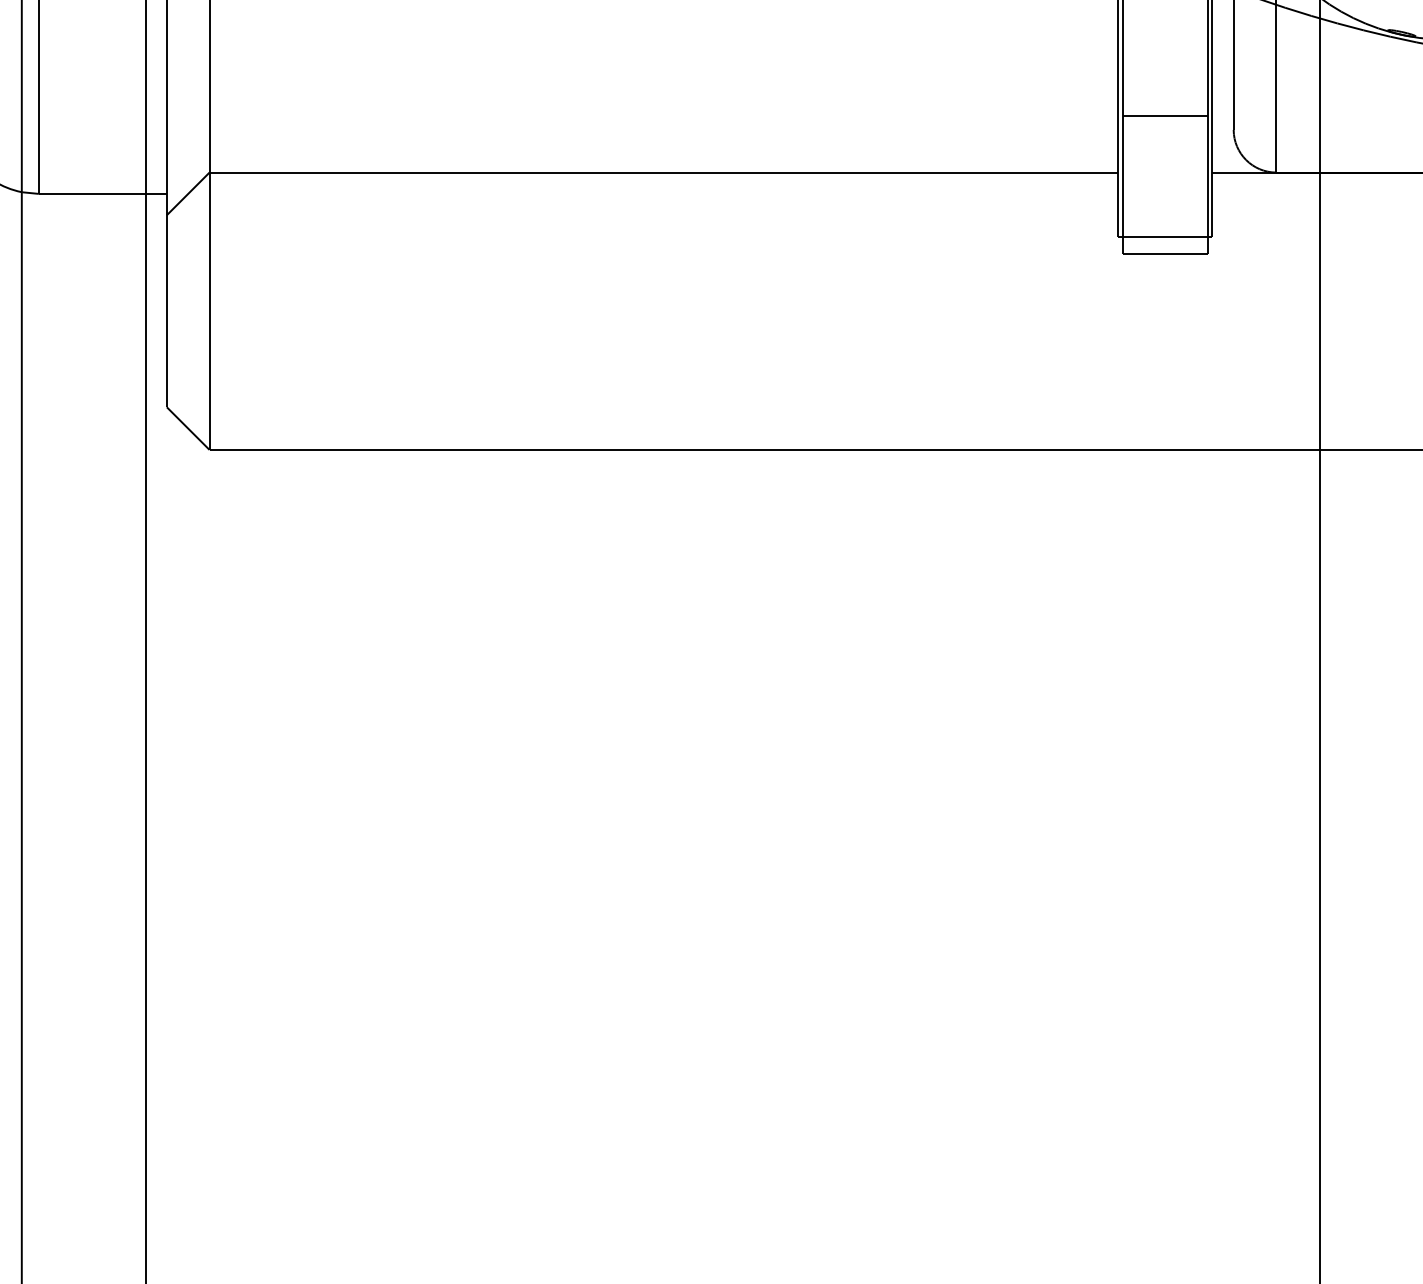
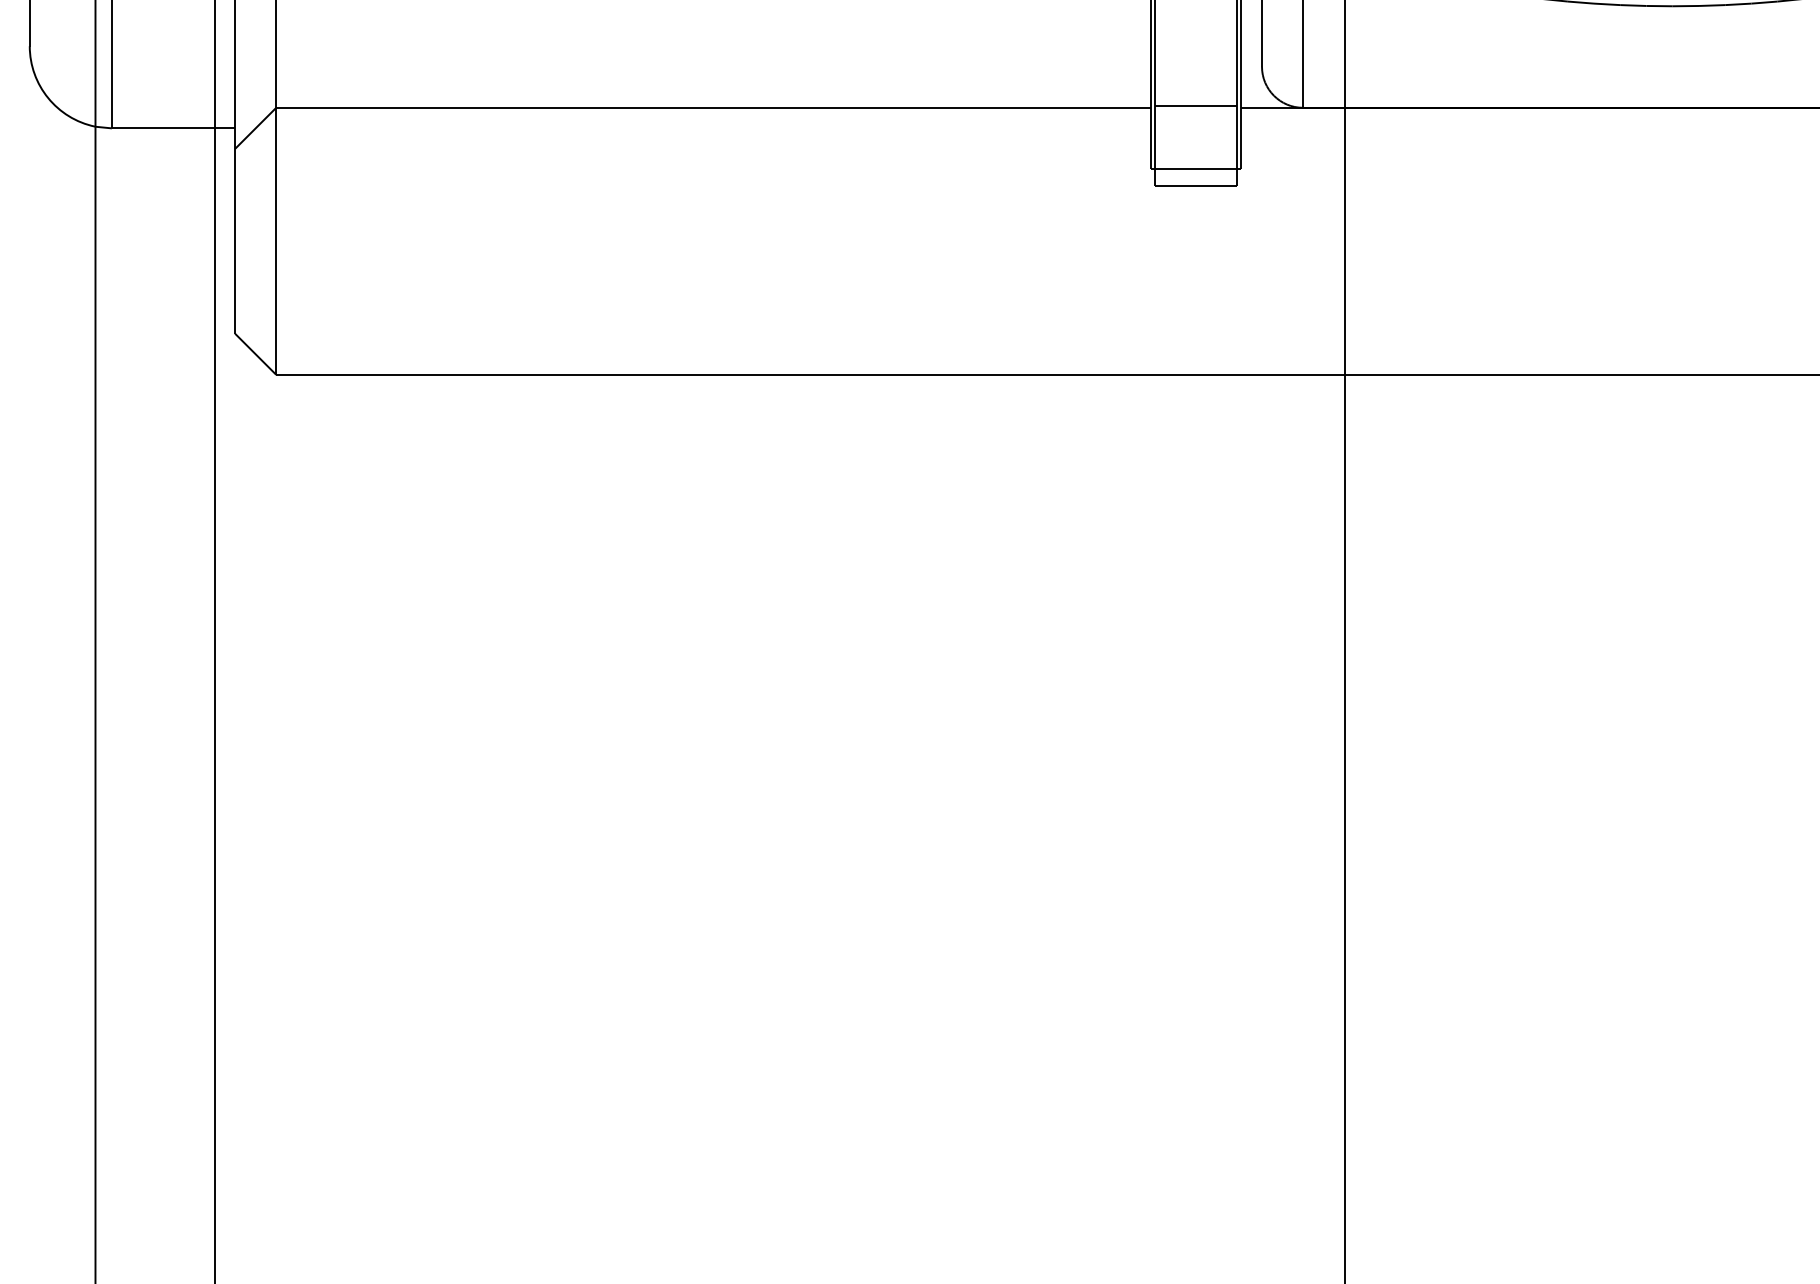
line: (1165, 116) -> (1196, 105), moved

